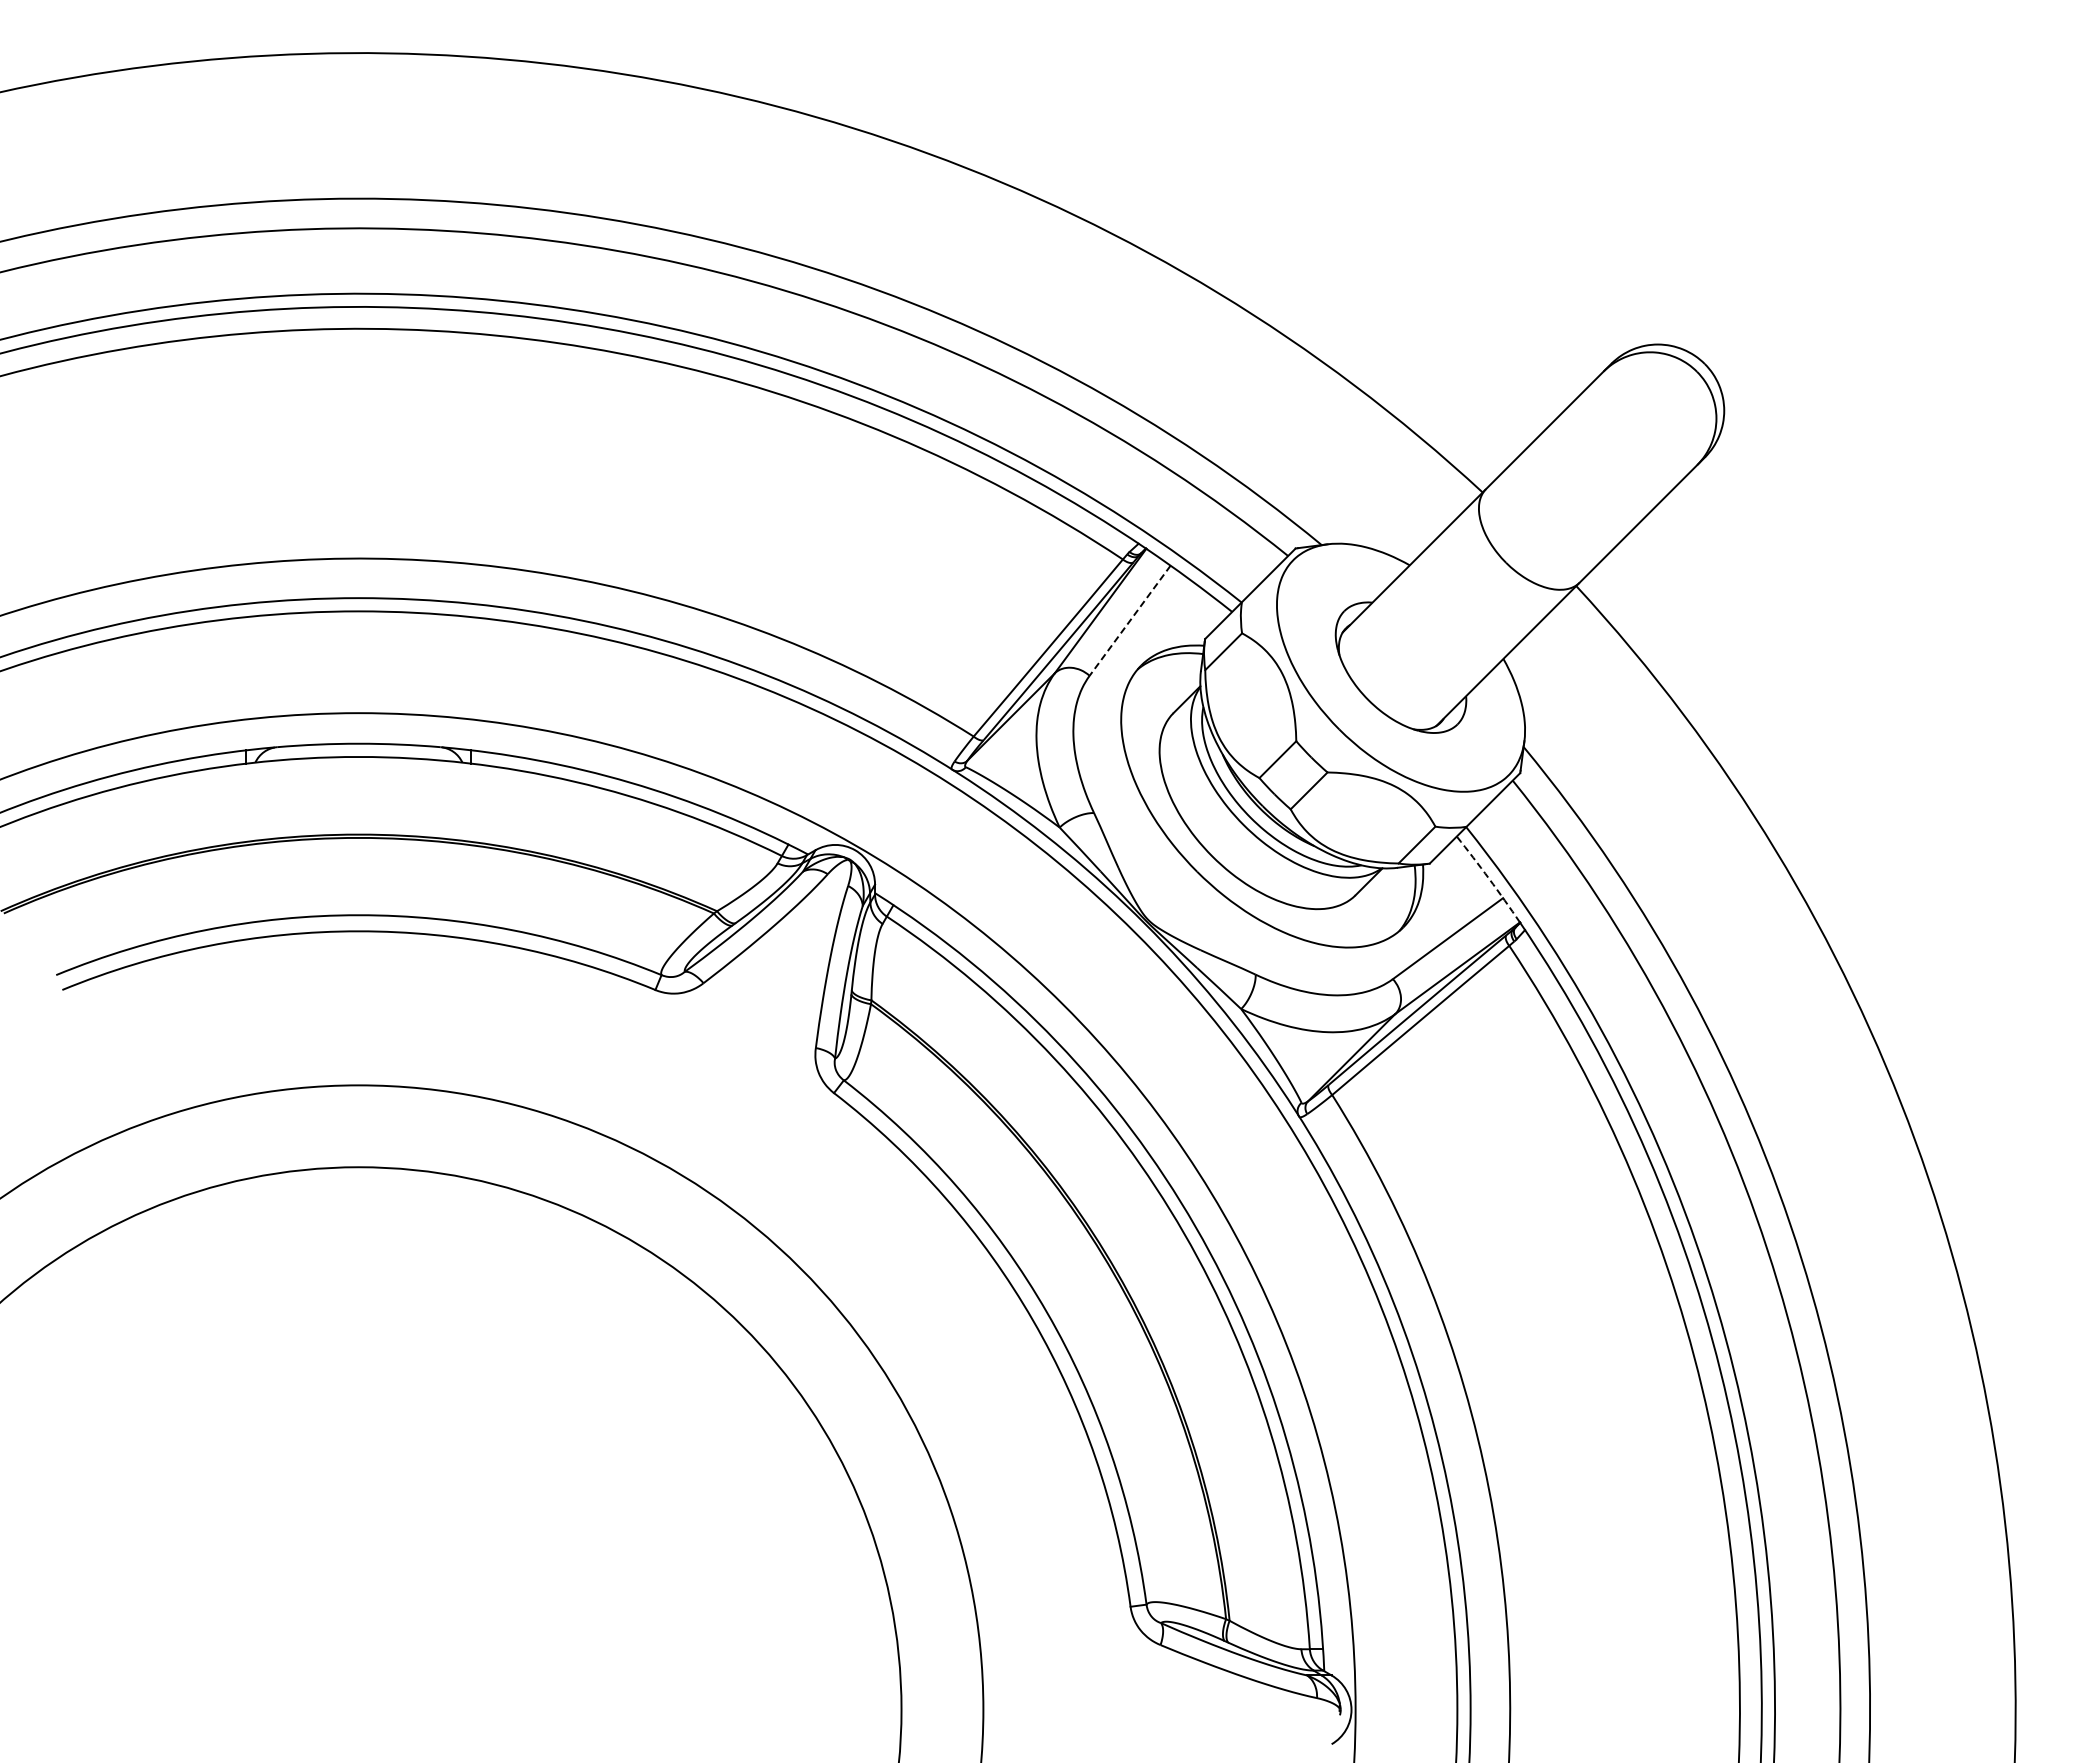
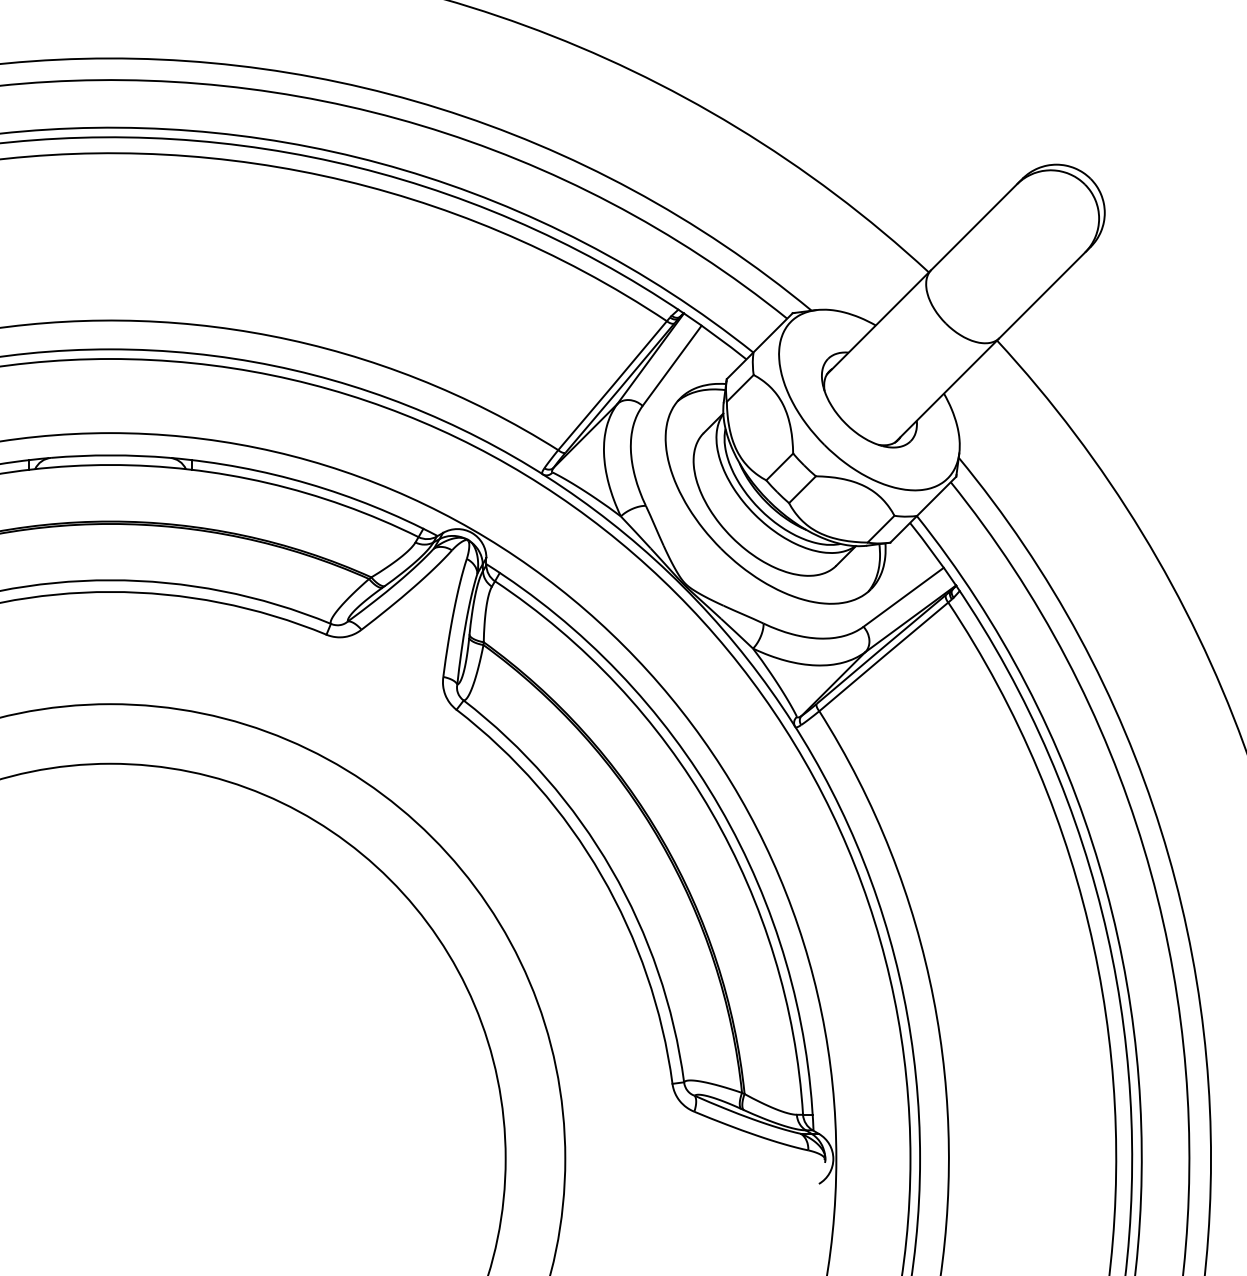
line: (1129, 621) -> (671, 366), dashed -> solid
arc: (1489, 878) -> (933, 553), dashed -> solid

